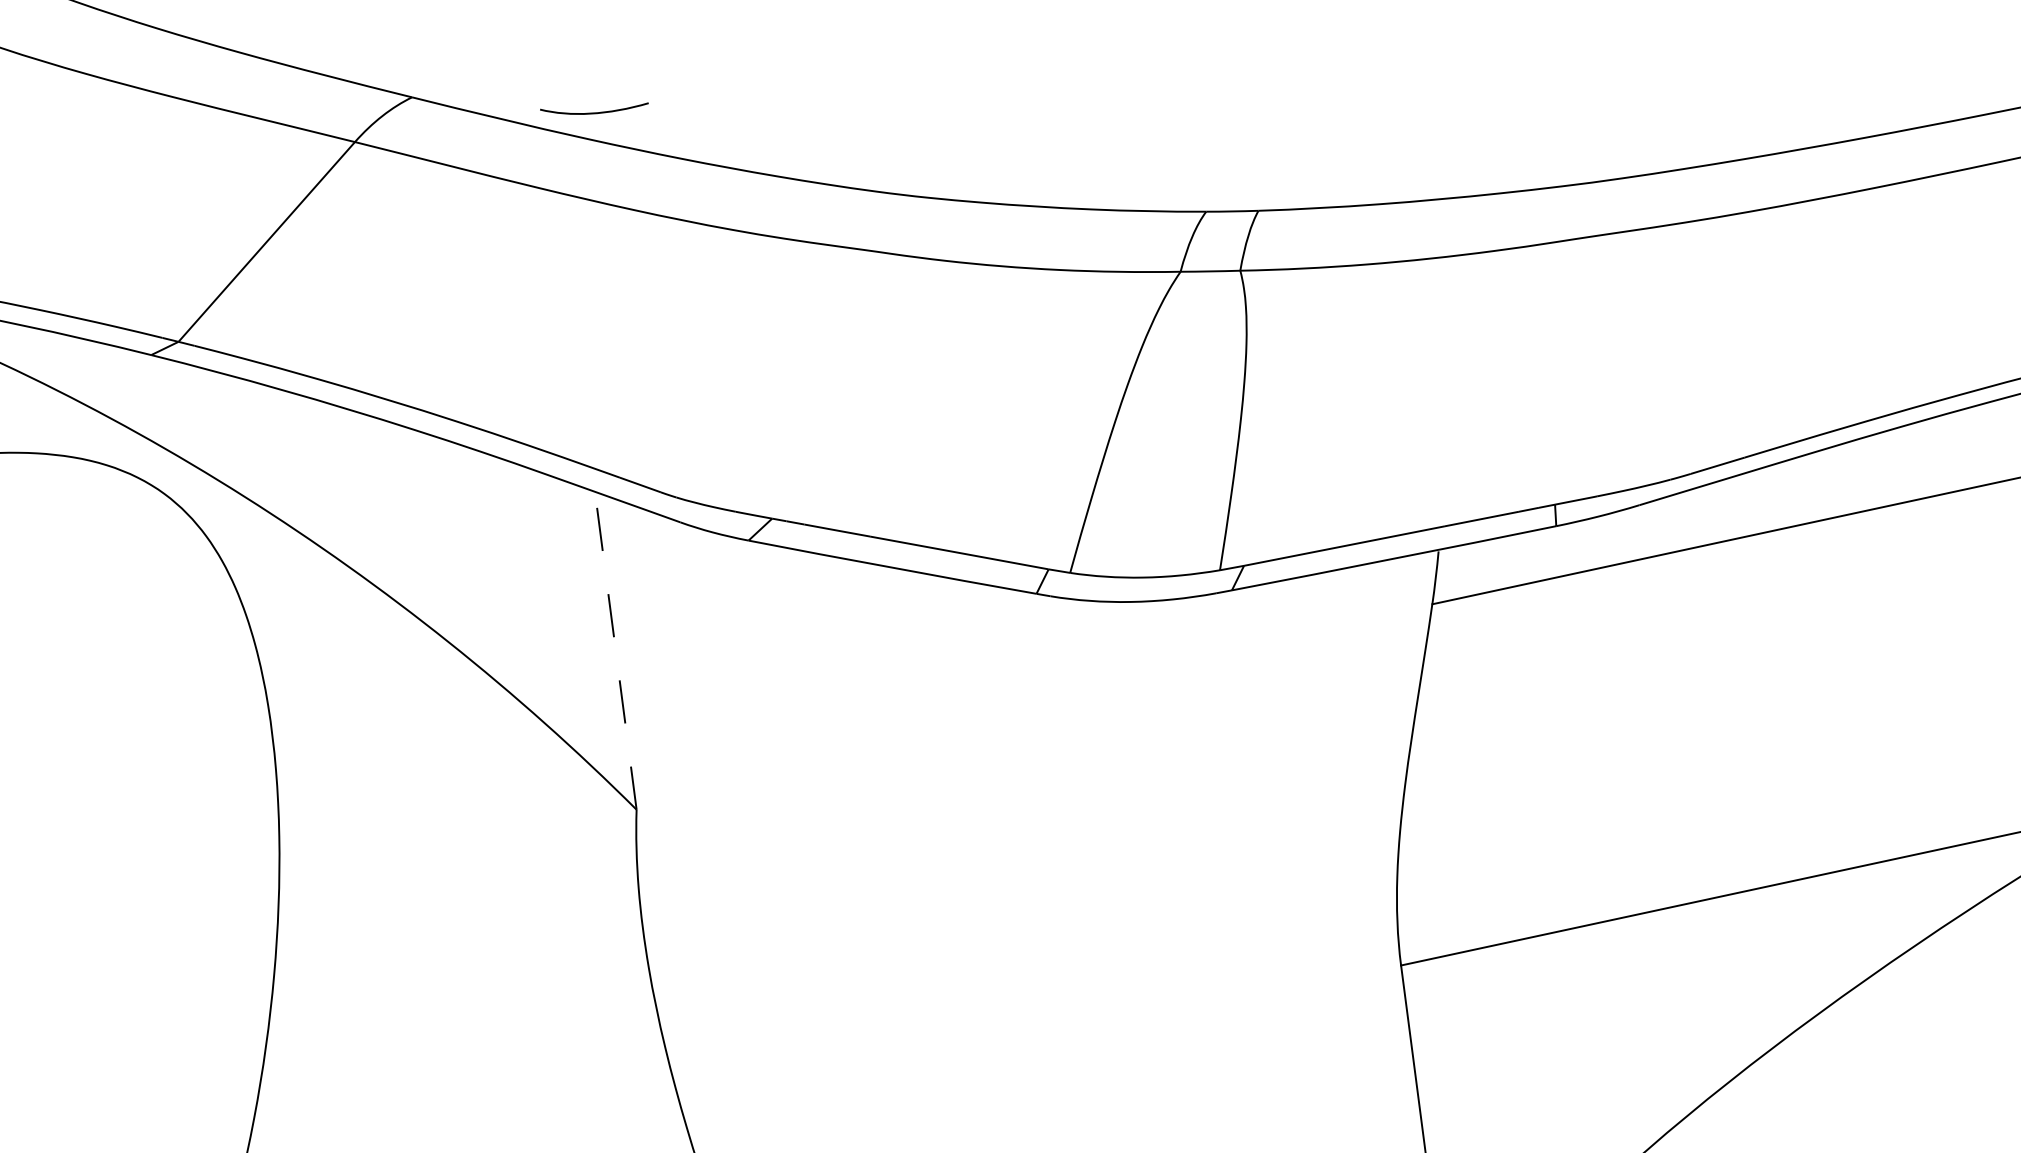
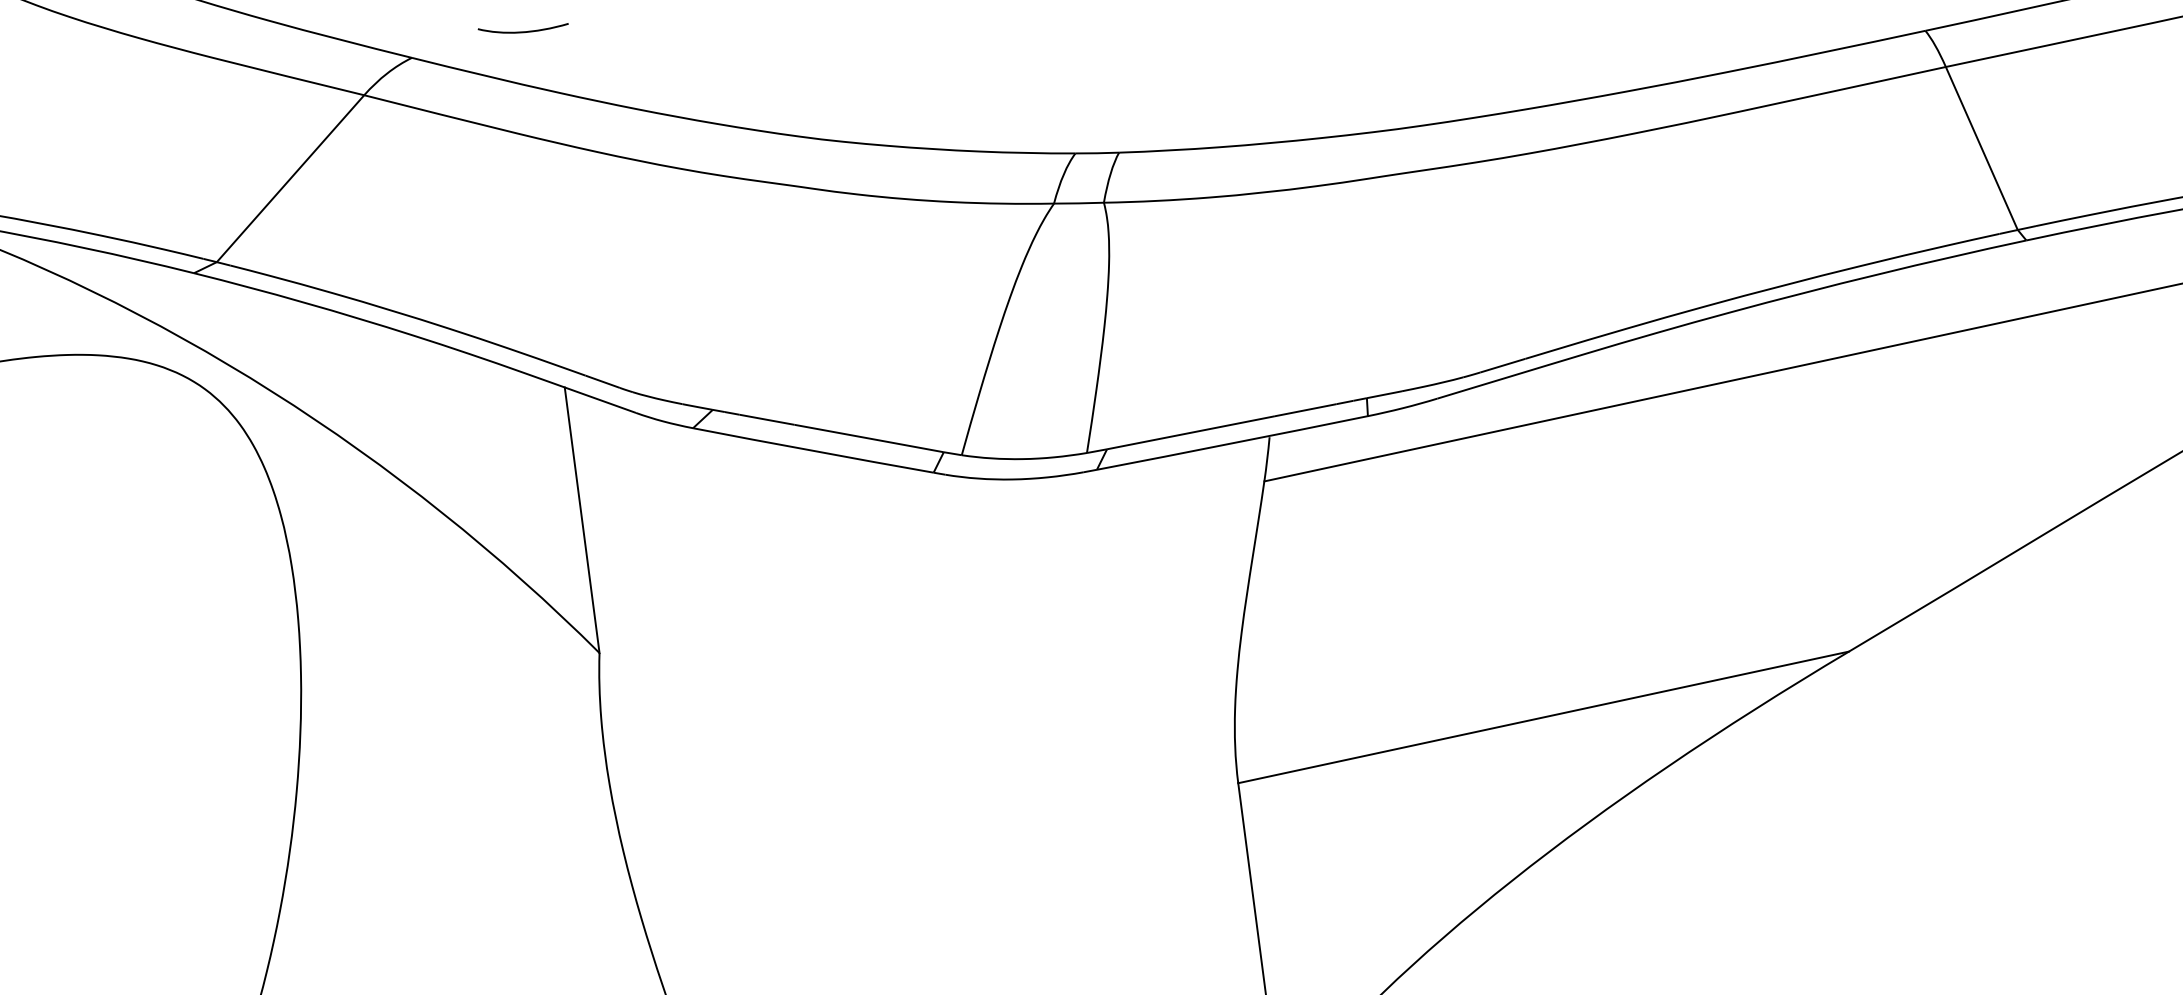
curve: (593, 112) -> (522, 31), moved
line: (616, 651) -> (582, 520), dashed -> solid

